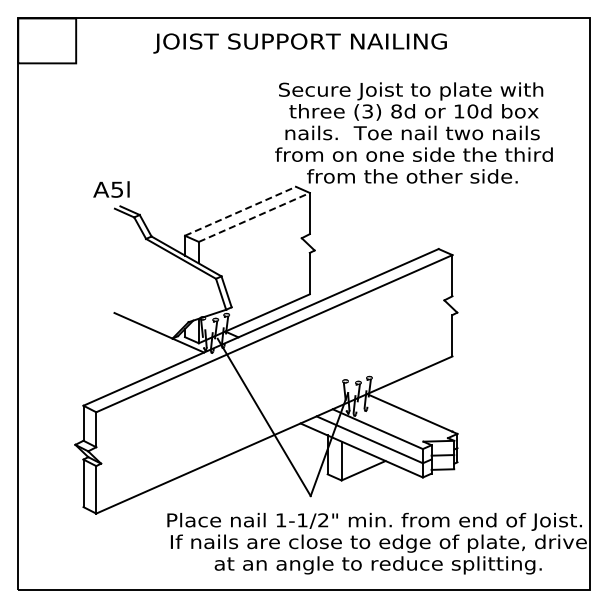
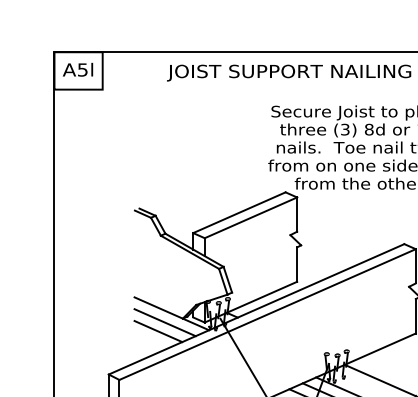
text: (111, 189) -> (78, 69), moved
line: (240, 211) -> (239, 212), dashed -> solid
line: (254, 217) -> (251, 217), dashed -> solid
line: (150, 343) -> (164, 322), added
line: (142, 353) -> (157, 331), added

